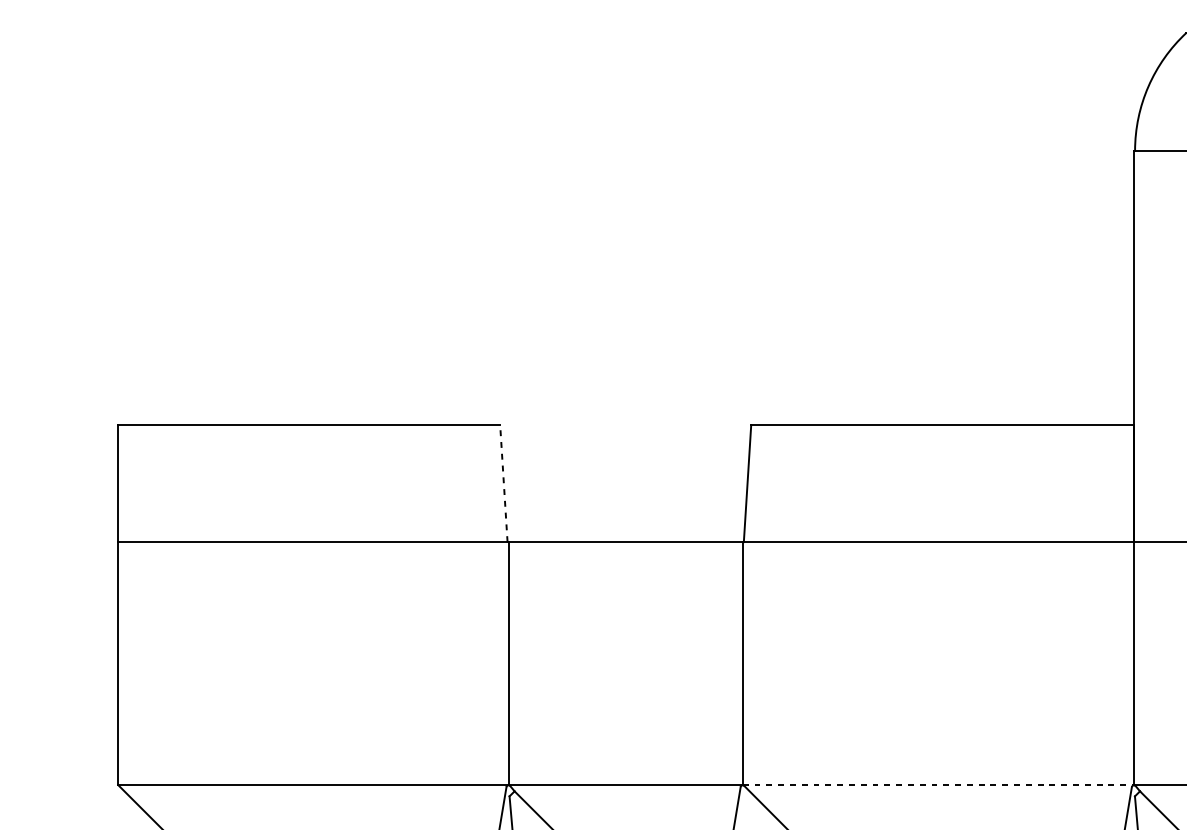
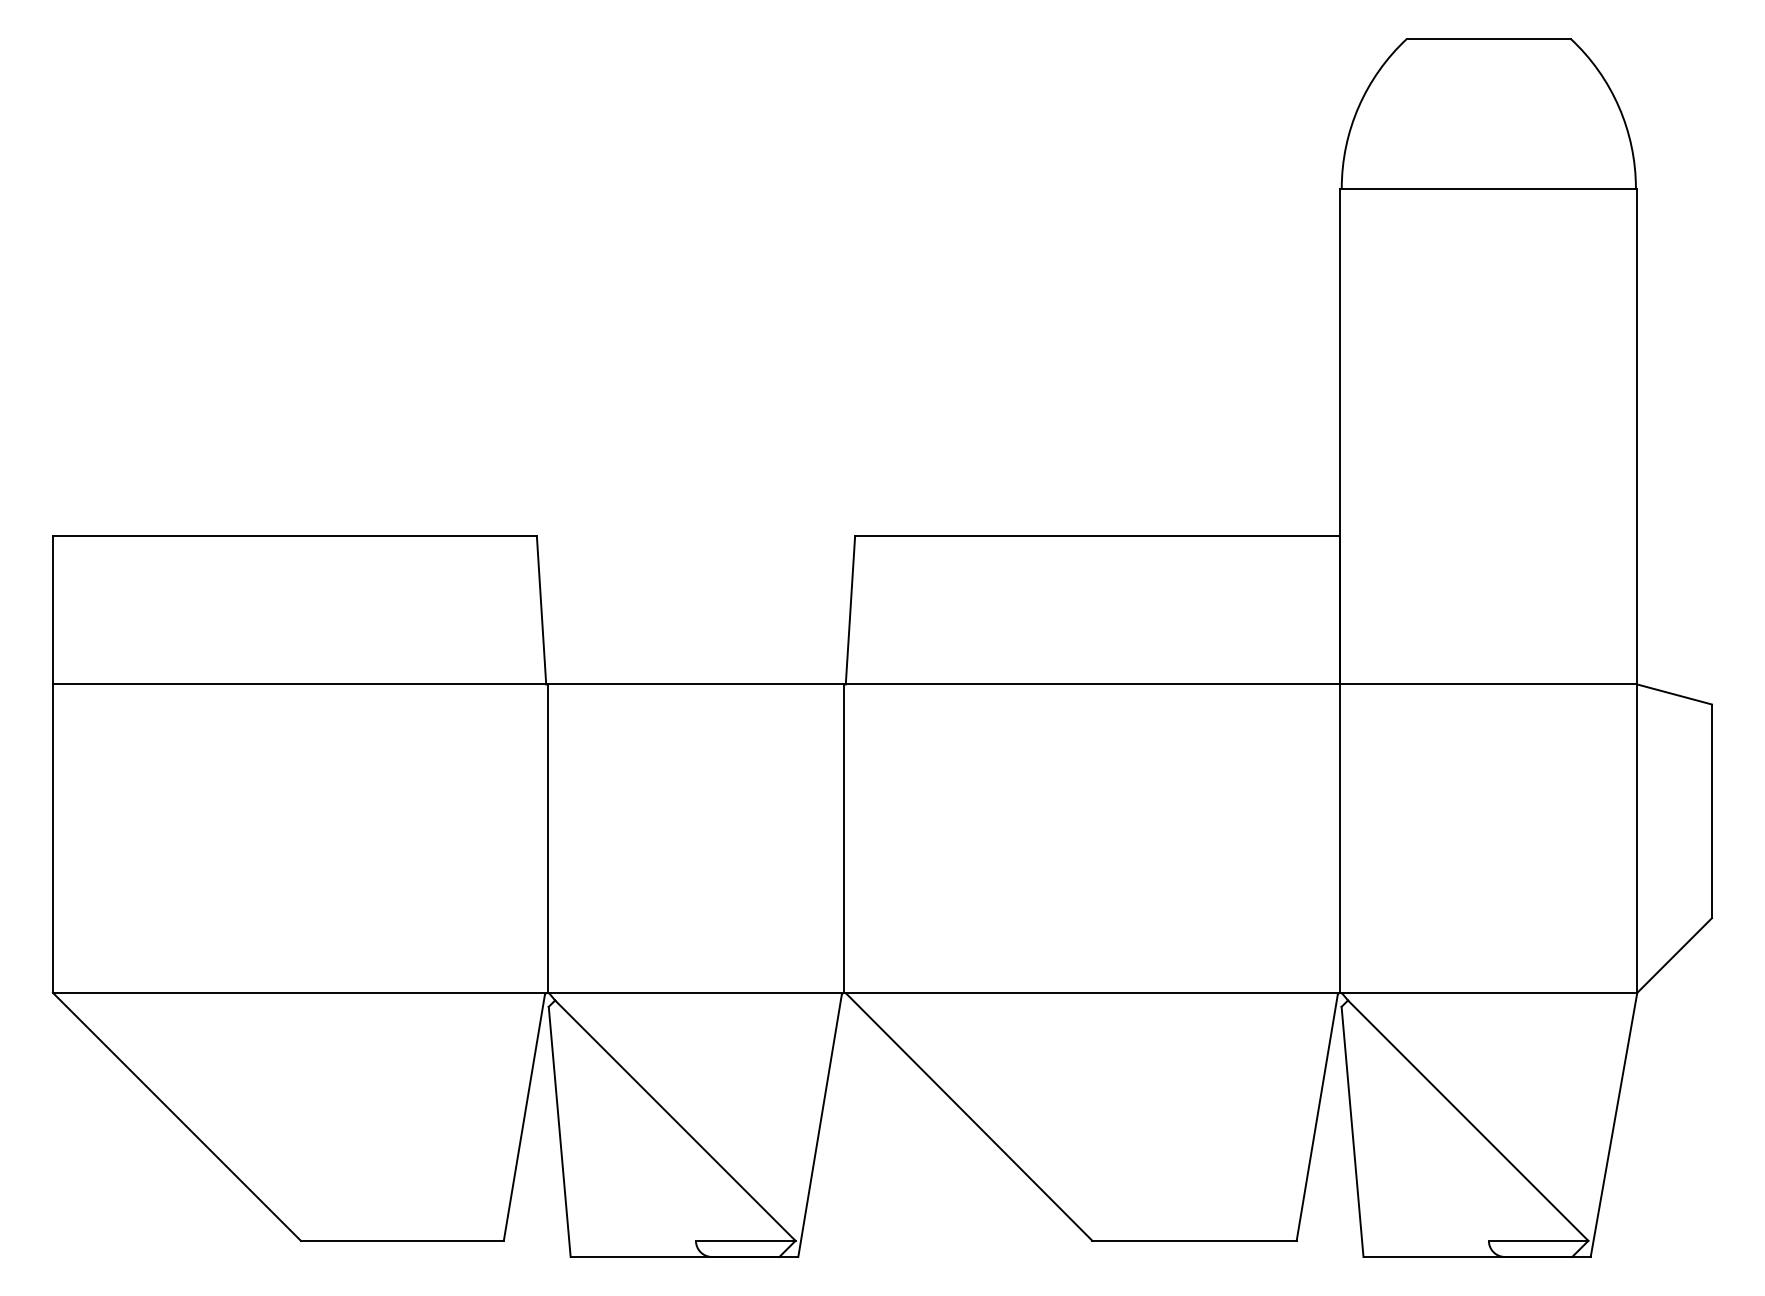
line: (503, 482) -> (541, 609), dashed -> solid
line: (938, 785) -> (1092, 992), dashed -> solid

